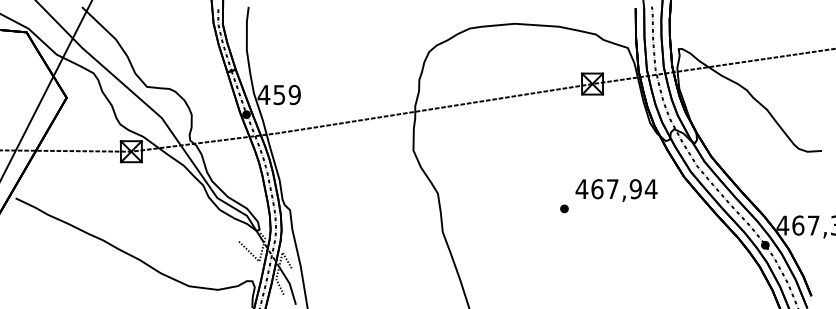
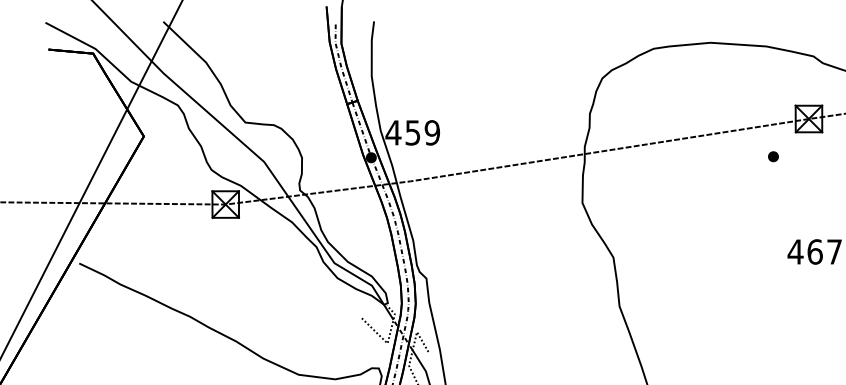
part: (564, 208) -> (773, 156), moved

